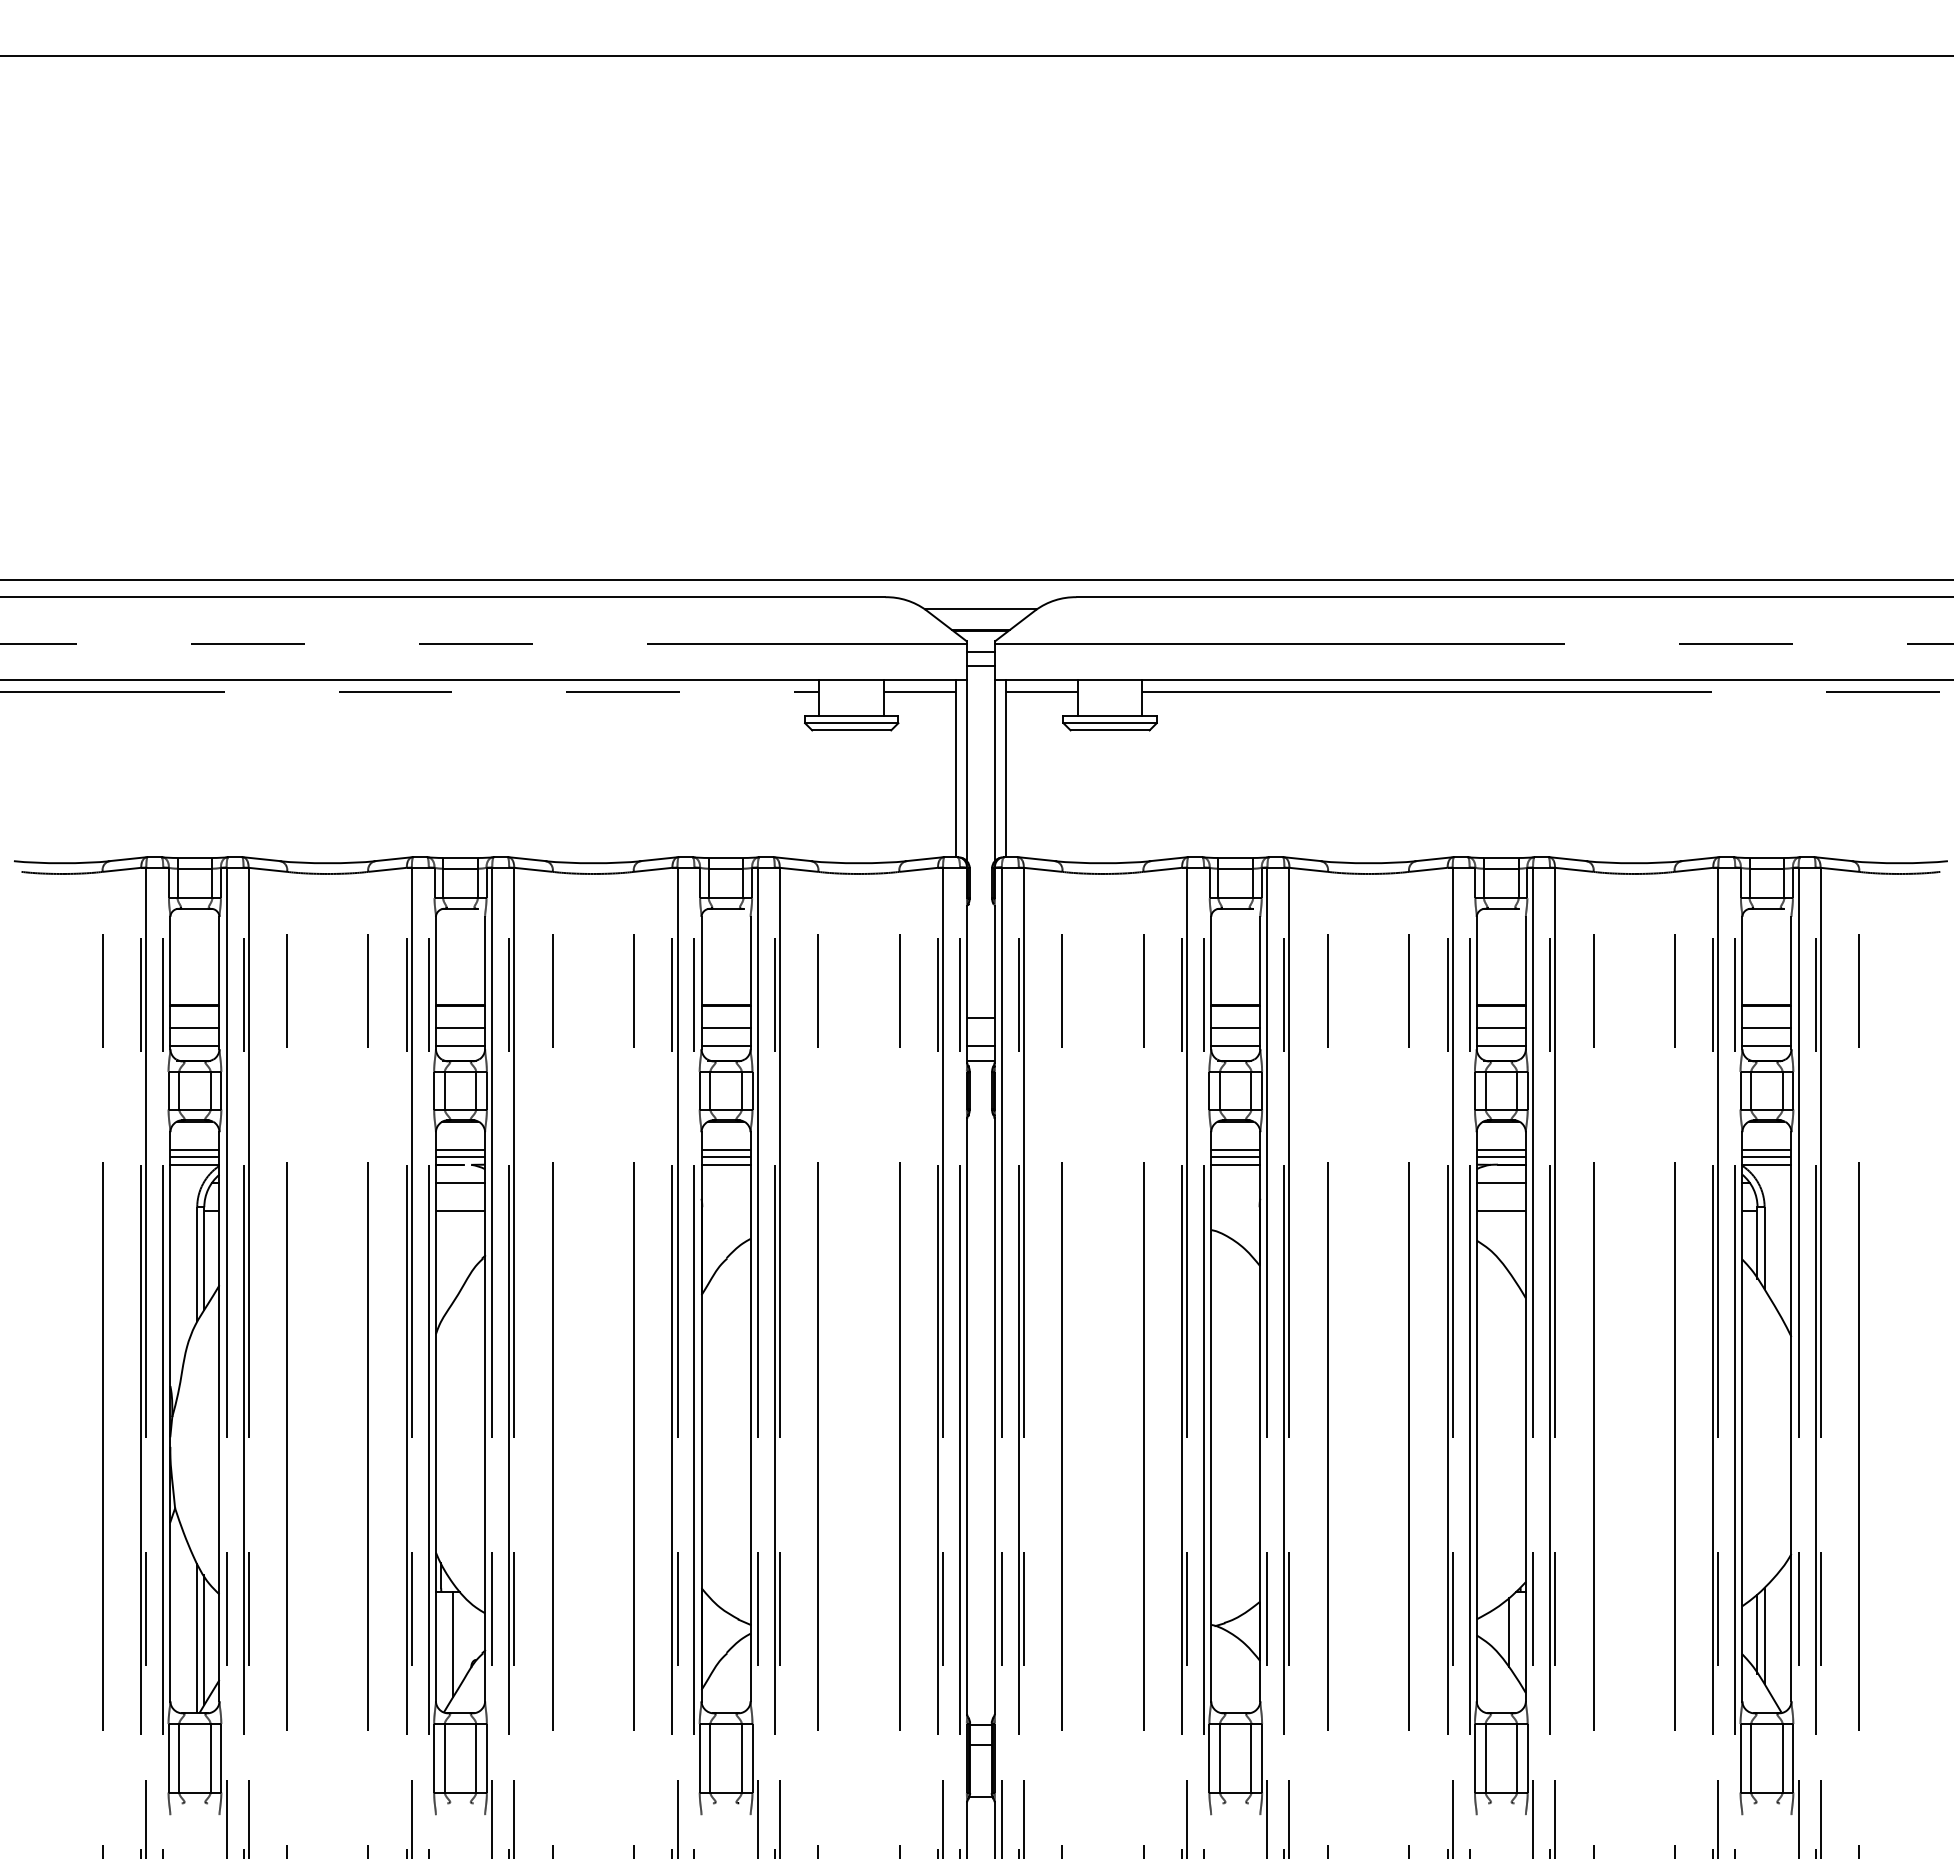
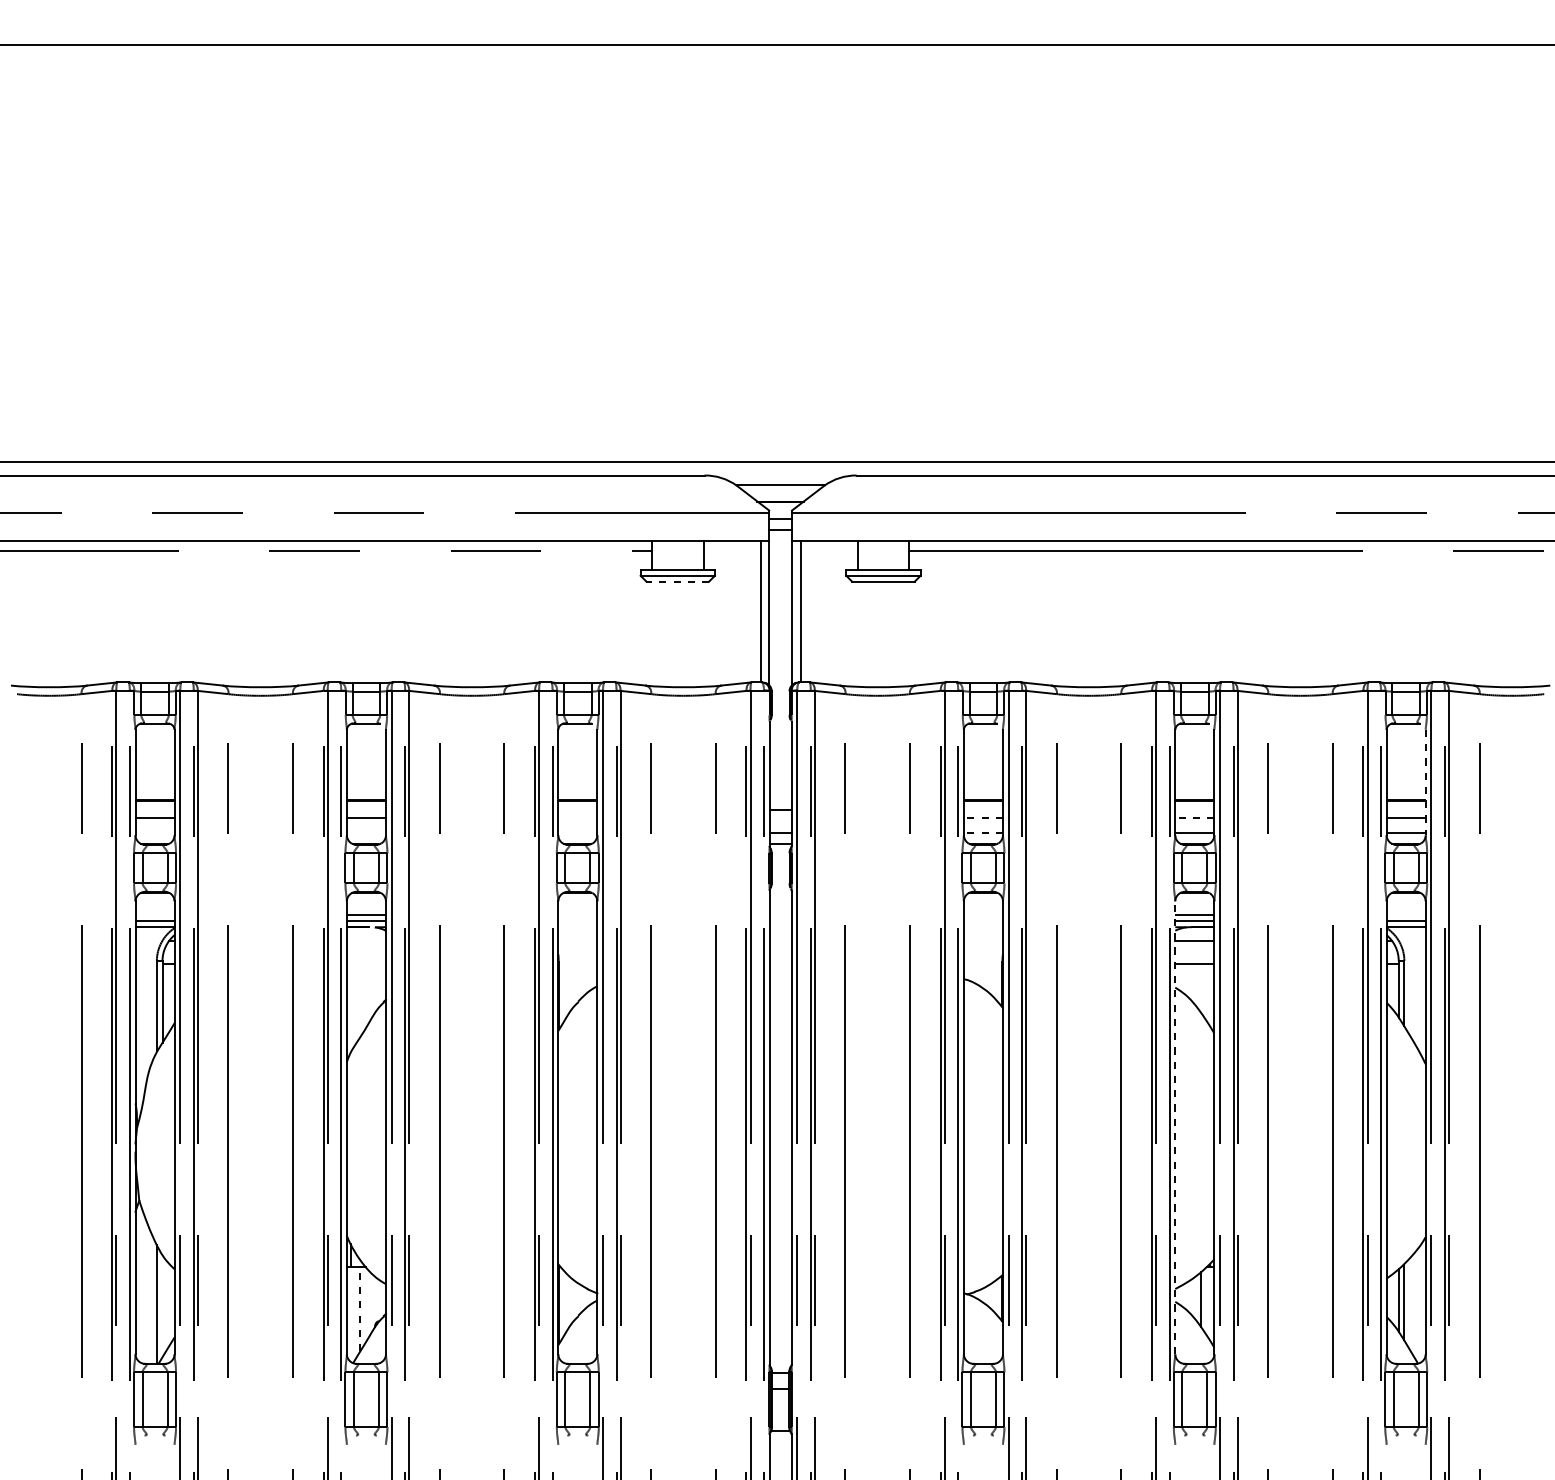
line: (919, 691) -> (731, 550), removed
line: (1041, 691) -> (828, 550), removed
line: (851, 730) -> (677, 581), solid -> dashed
line: (1791, 983) -> (1425, 782), solid -> dashed
line: (725, 1027) -> (577, 817), removed
line: (1235, 1027) -> (983, 817), solid -> dashed
line: (1501, 1027) -> (1194, 817), solid -> dashed
line: (194, 1046) -> (154, 833), removed
line: (460, 1046) -> (366, 833), removed
line: (725, 1046) -> (577, 833), removed
line: (1235, 1046) -> (983, 833), solid -> dashed
line: (194, 1149) -> (154, 915), removed
line: (725, 1149) -> (577, 915), removed
line: (1235, 1149) -> (983, 915), removed
line: (1766, 1149) -> (1405, 915), removed
line: (725, 1156) -> (577, 920), removed
line: (1235, 1156) -> (983, 920), removed
line: (725, 1164) -> (577, 927), removed
line: (1235, 1164) -> (983, 927), removed
line: (460, 1182) -> (366, 941), removed
line: (460, 1211) -> (366, 964), removed
line: (1476, 1416) -> (1175, 1127), solid -> dashed
line: (204, 1639) -> (162, 1305), removed
line: (452, 1644) -> (360, 1309), solid -> dashed

